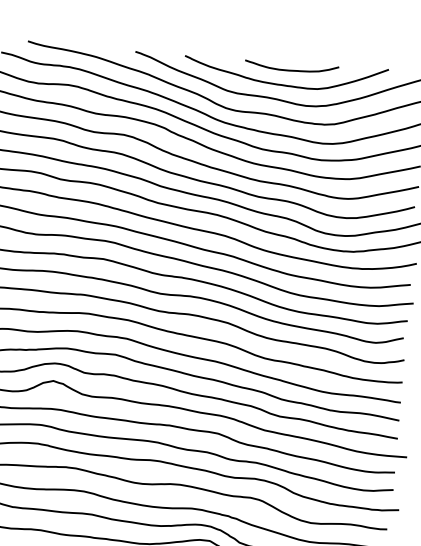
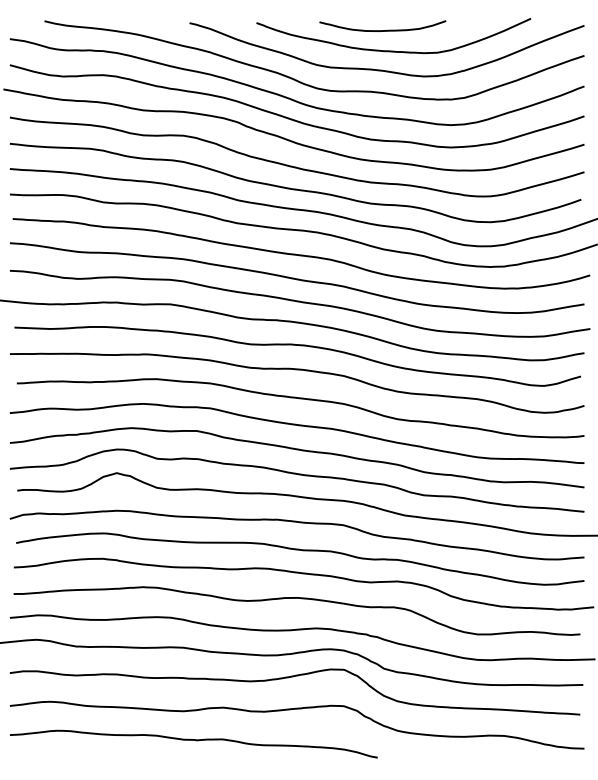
curve: (291, 70) -> (382, 30), moved

